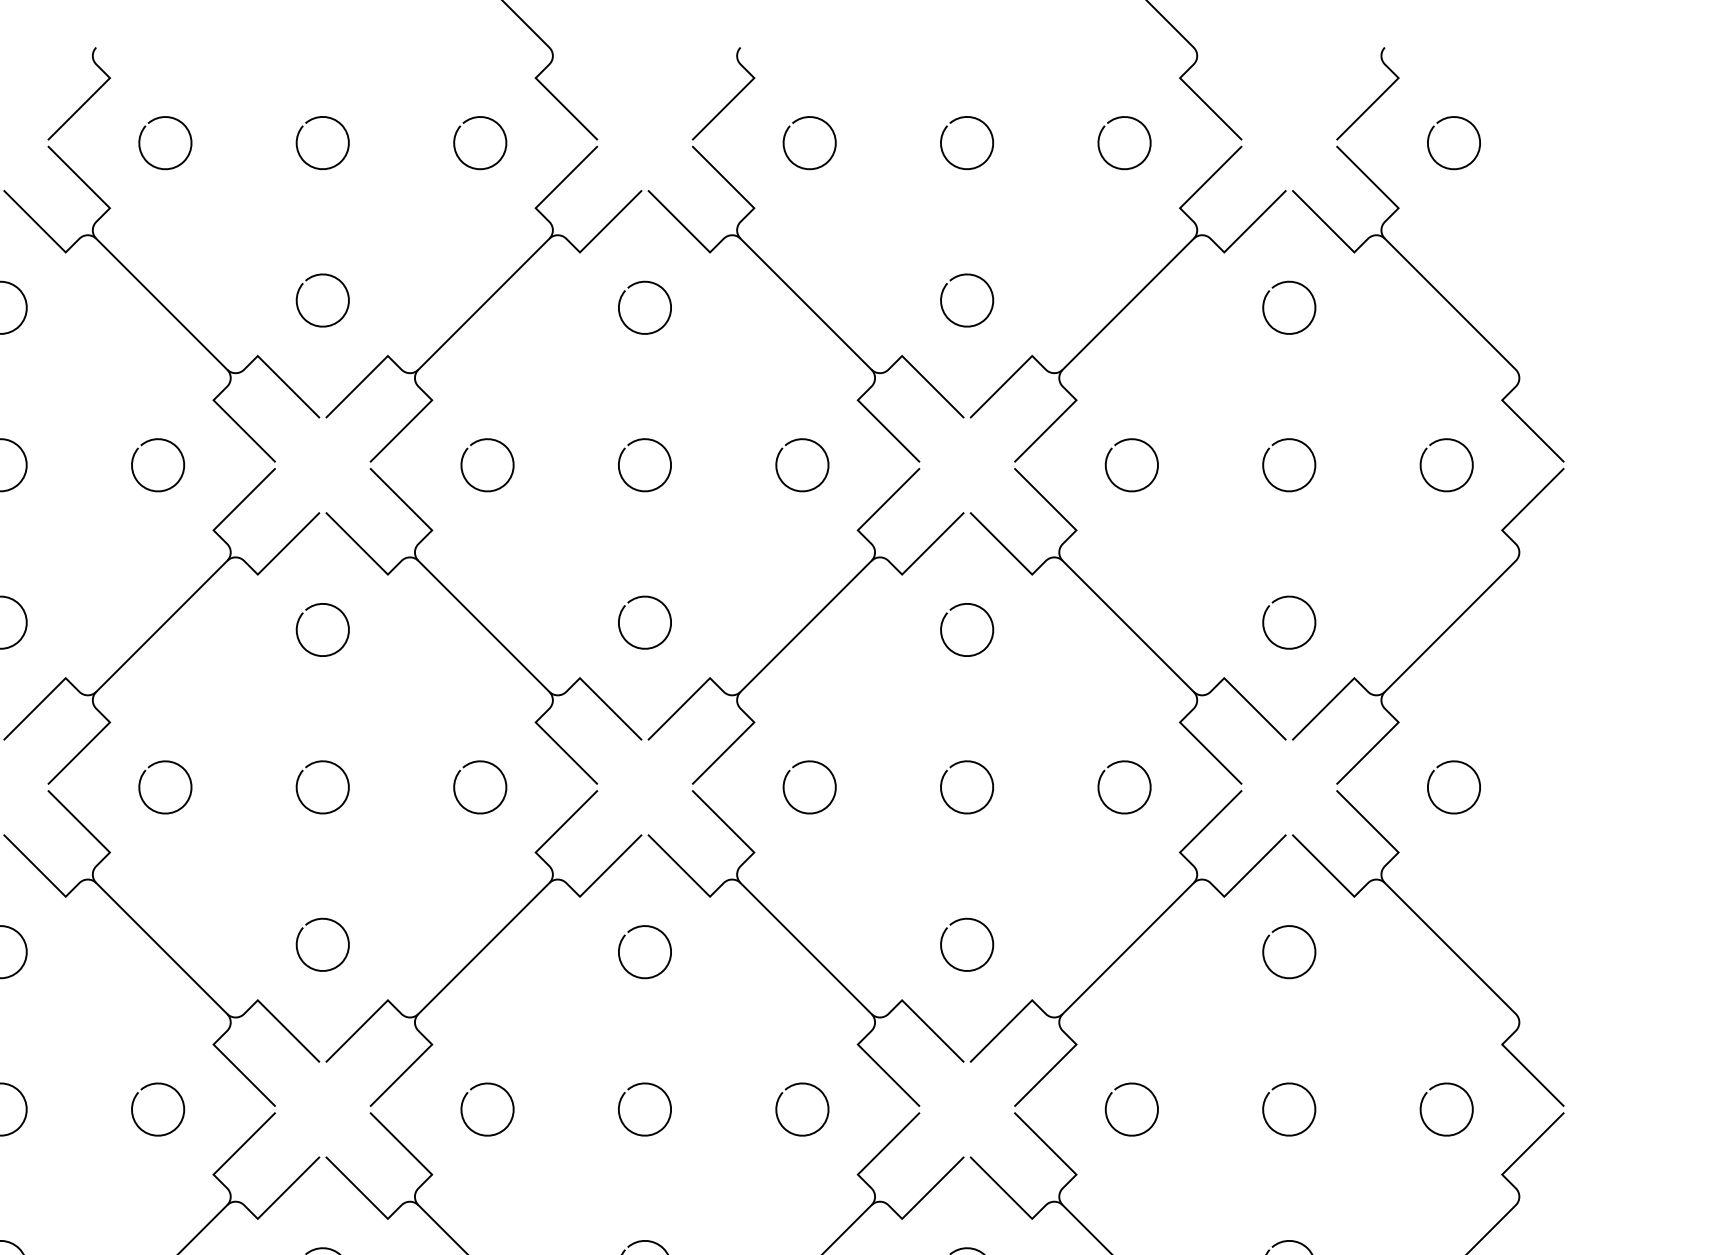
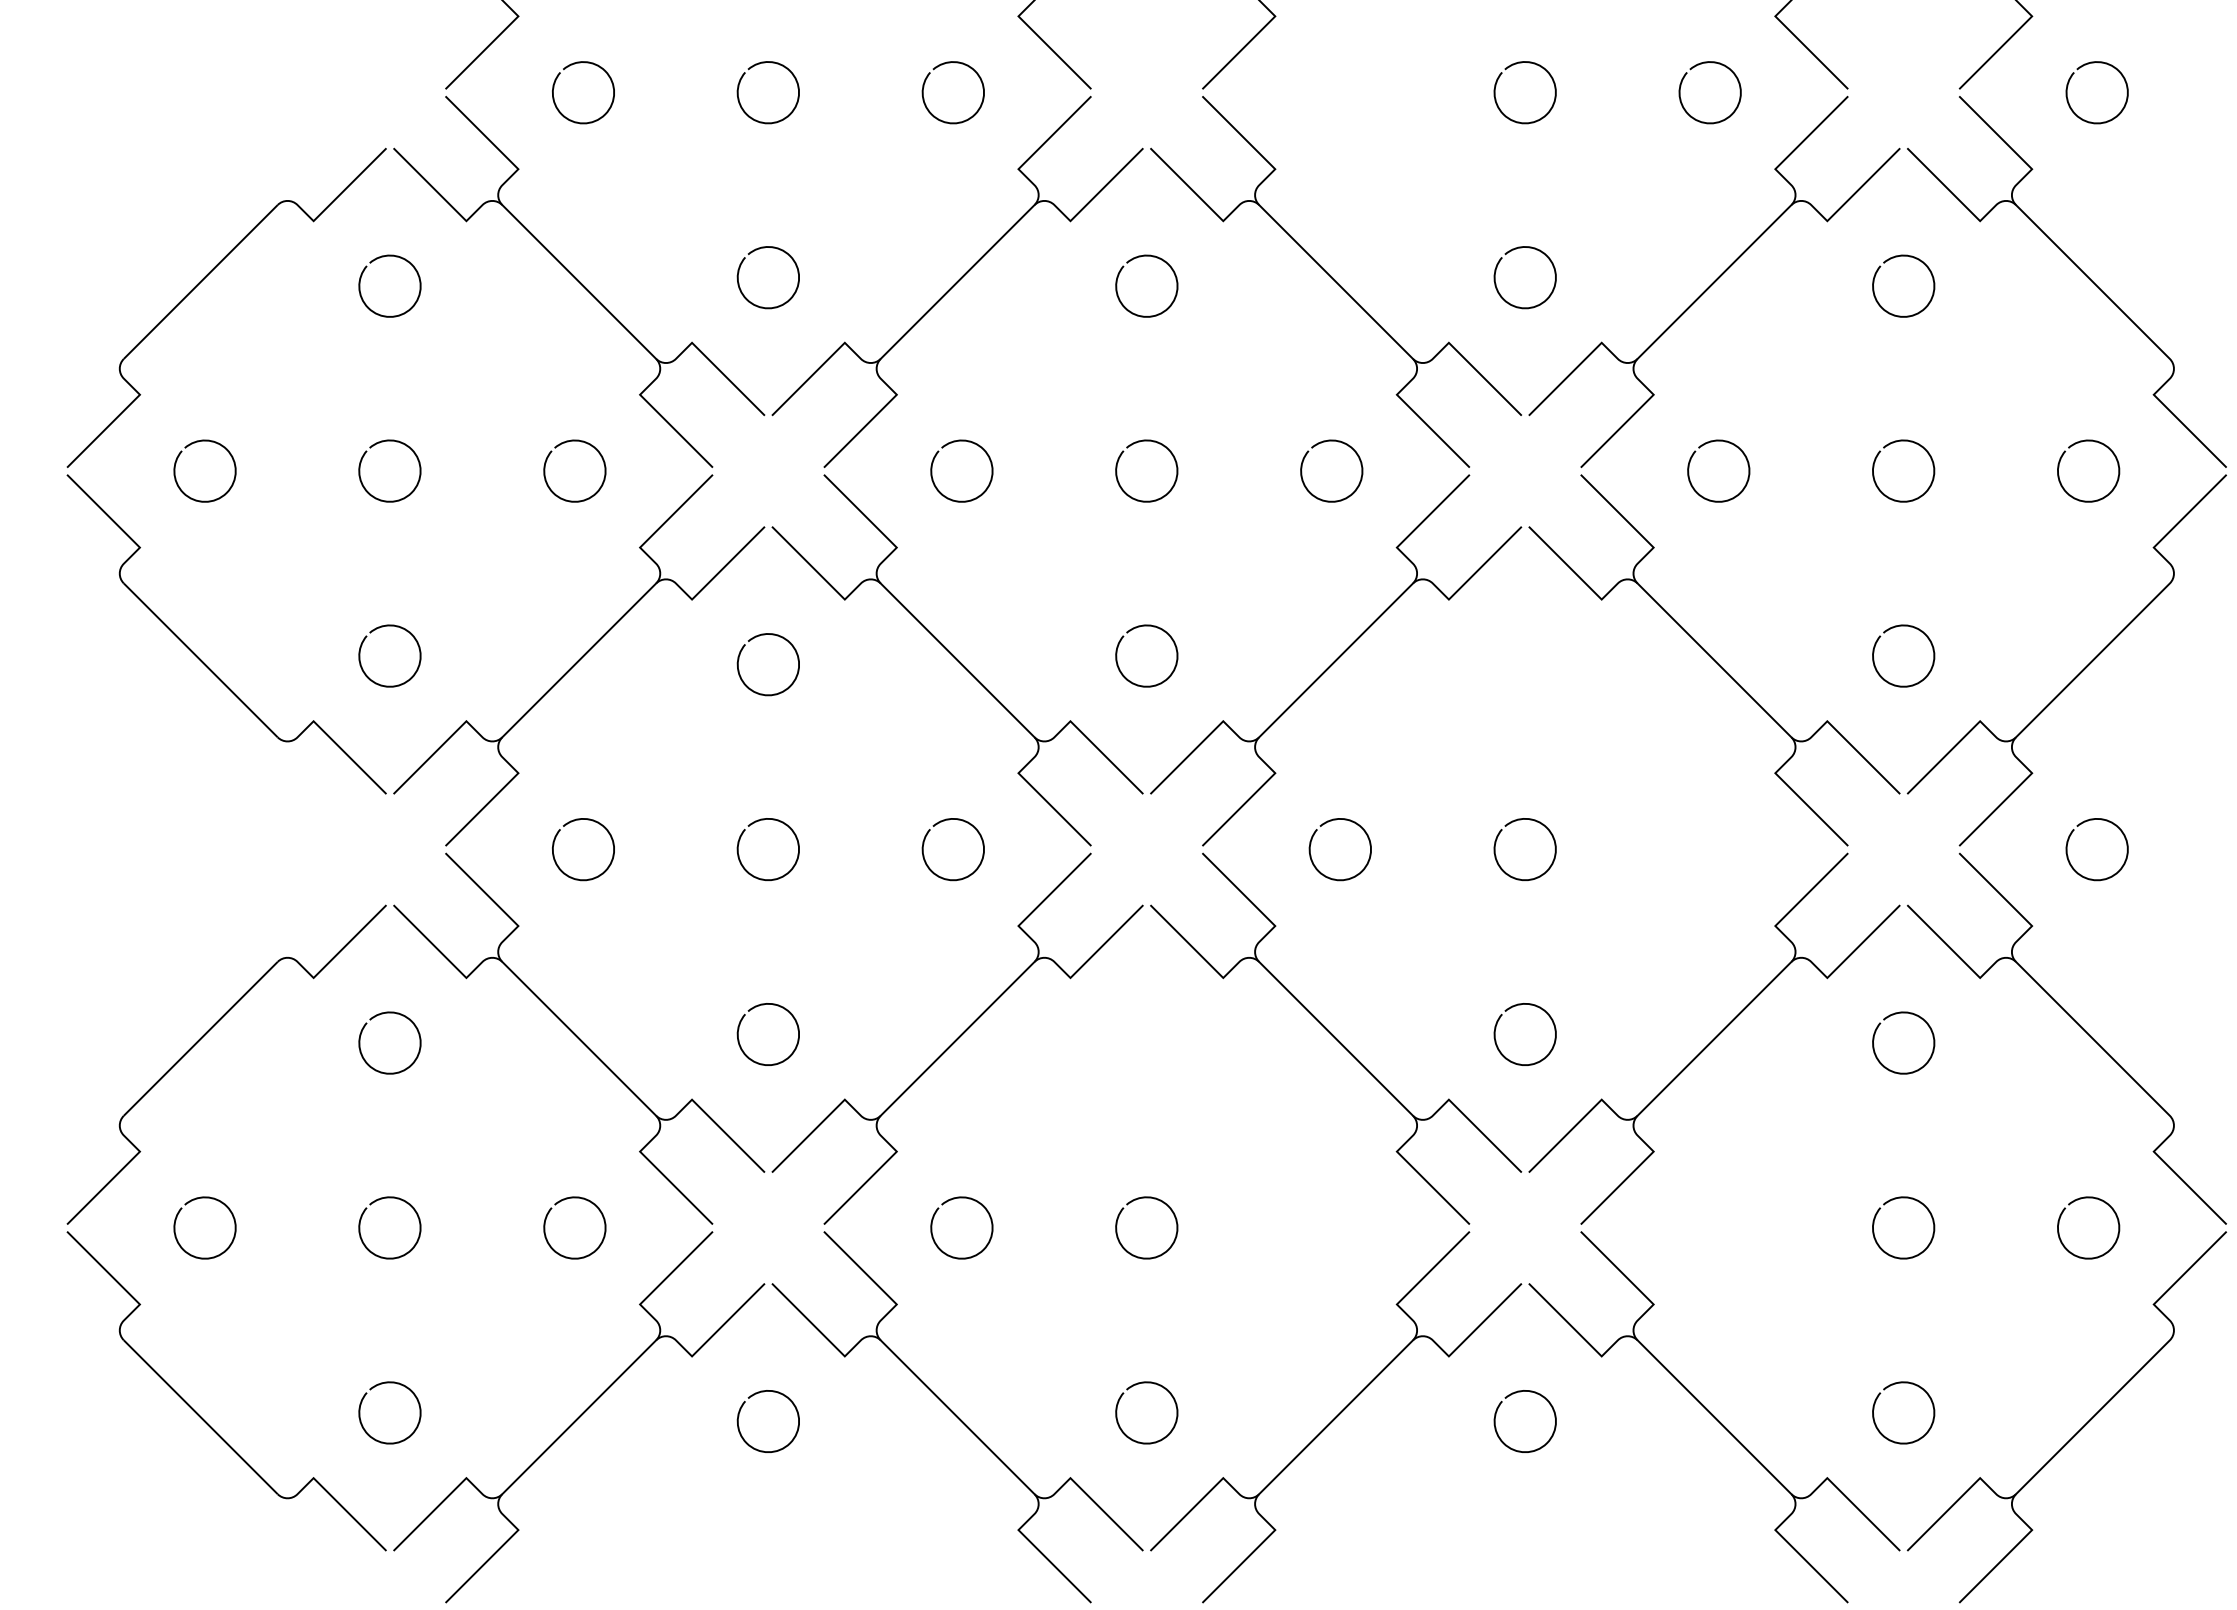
curve: (785, 138) -> (1311, 87), removed
curve: (944, 619) -> (1498, 652), removed
curve: (1100, 782) -> (1681, 843), removed
curve: (632, 930) -> (1132, 1017), removed
curve: (793, 1086) -> (1321, 1200), removed
curve: (1123, 1086) -> (1708, 1200), removed

